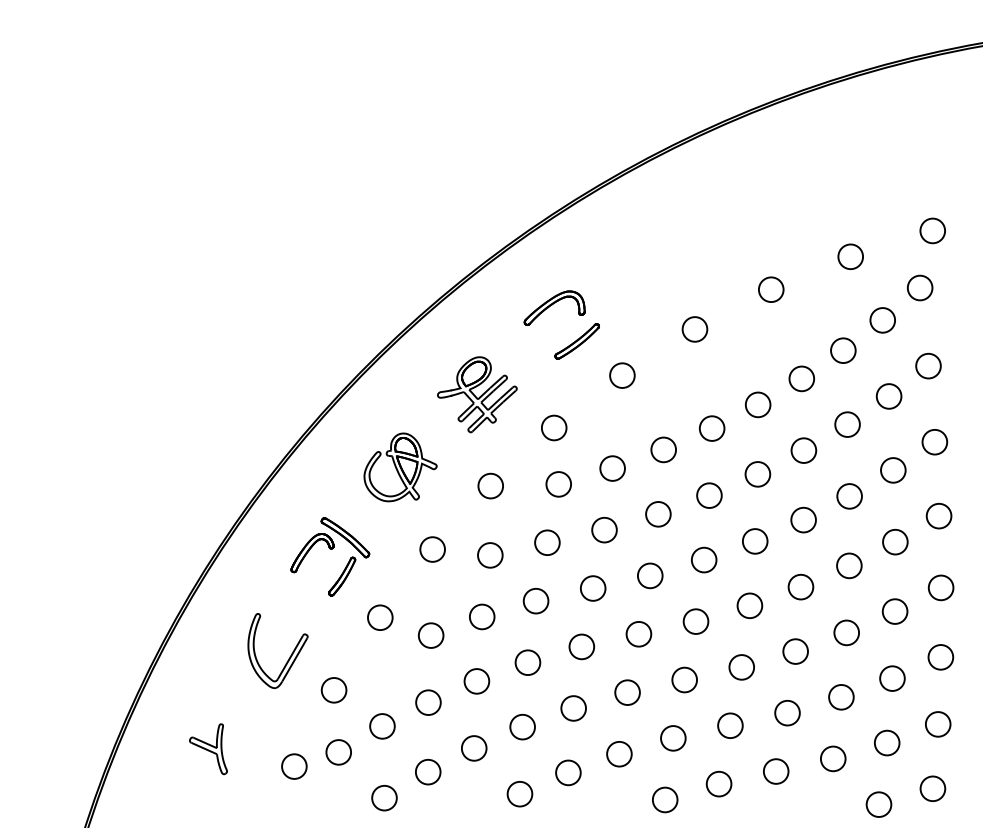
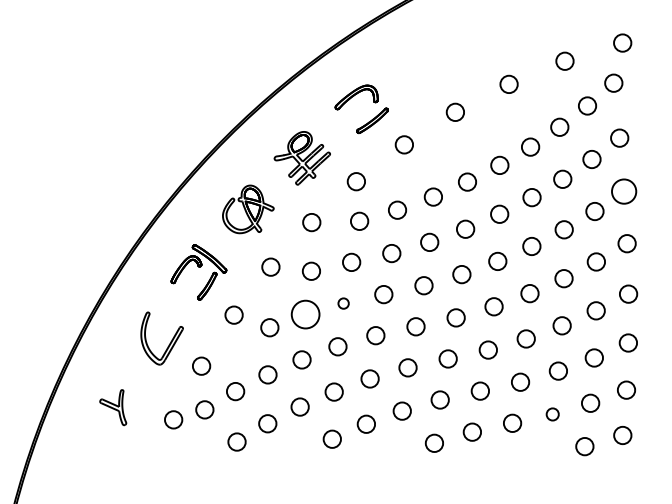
circle: (934, 442) -> (623, 191), size x1.4
circle: (535, 601) -> (343, 303), size x0.6
circle: (482, 616) -> (305, 314), size x1.6
circle: (833, 758) -> (552, 414), size x0.7

